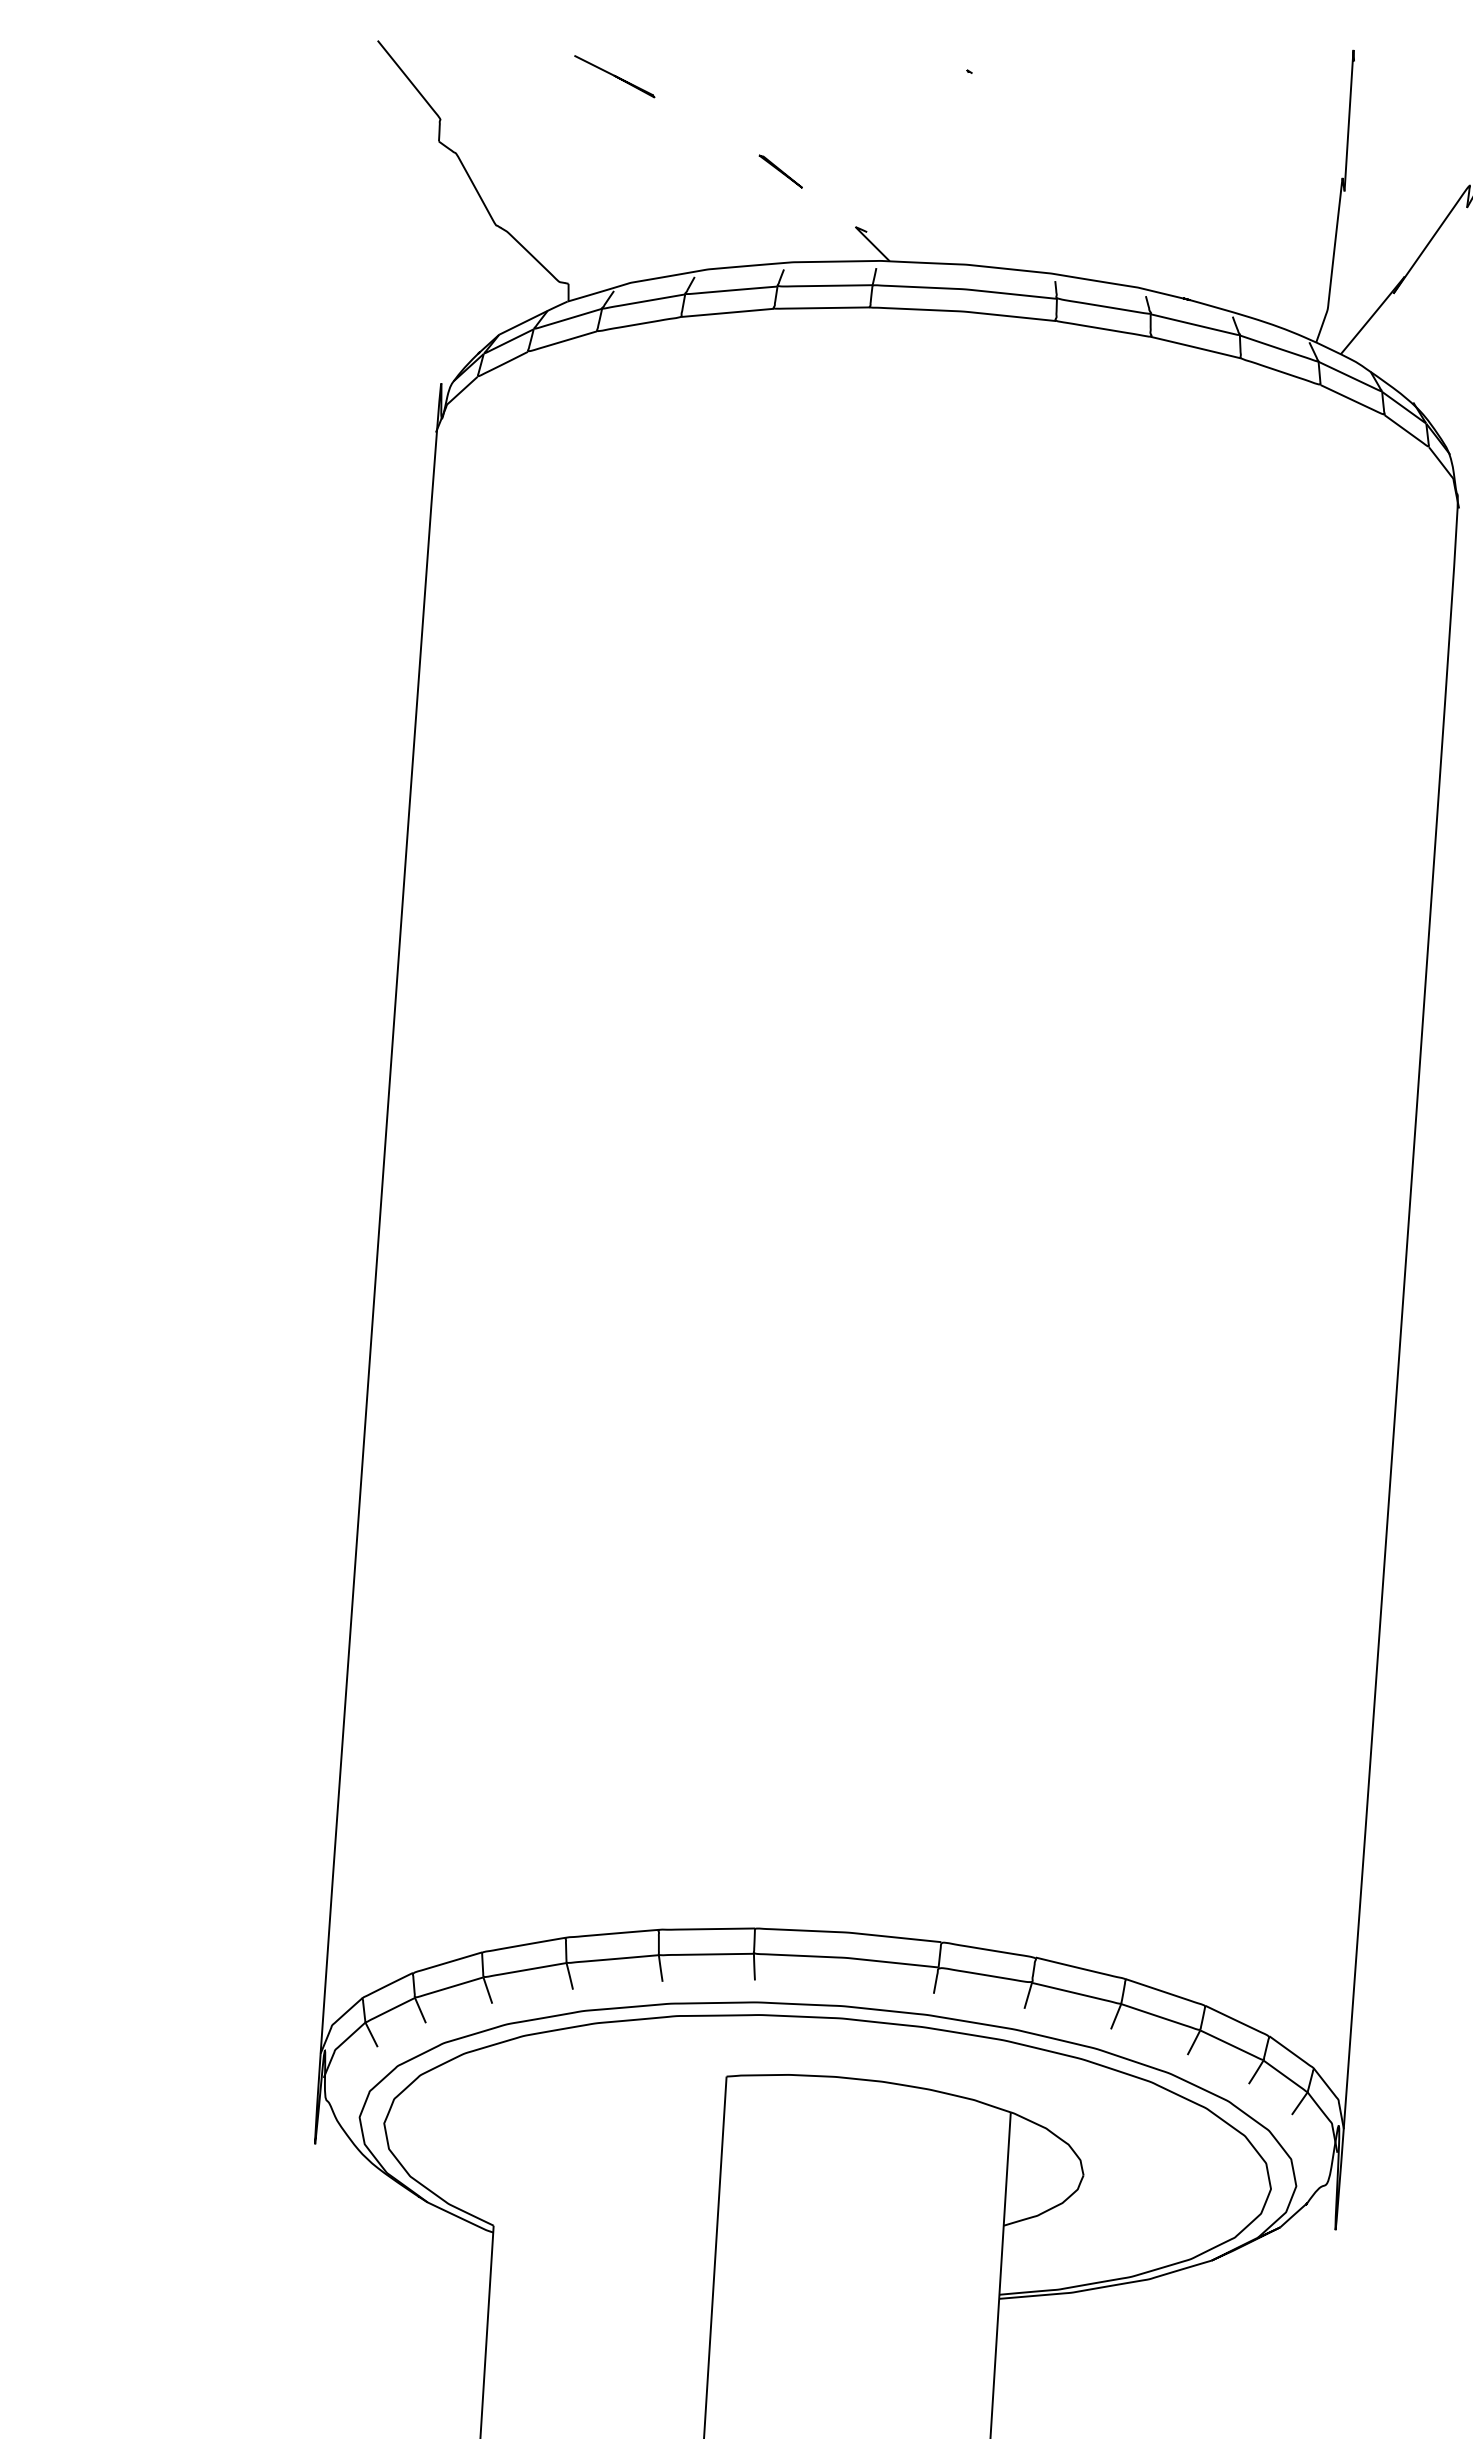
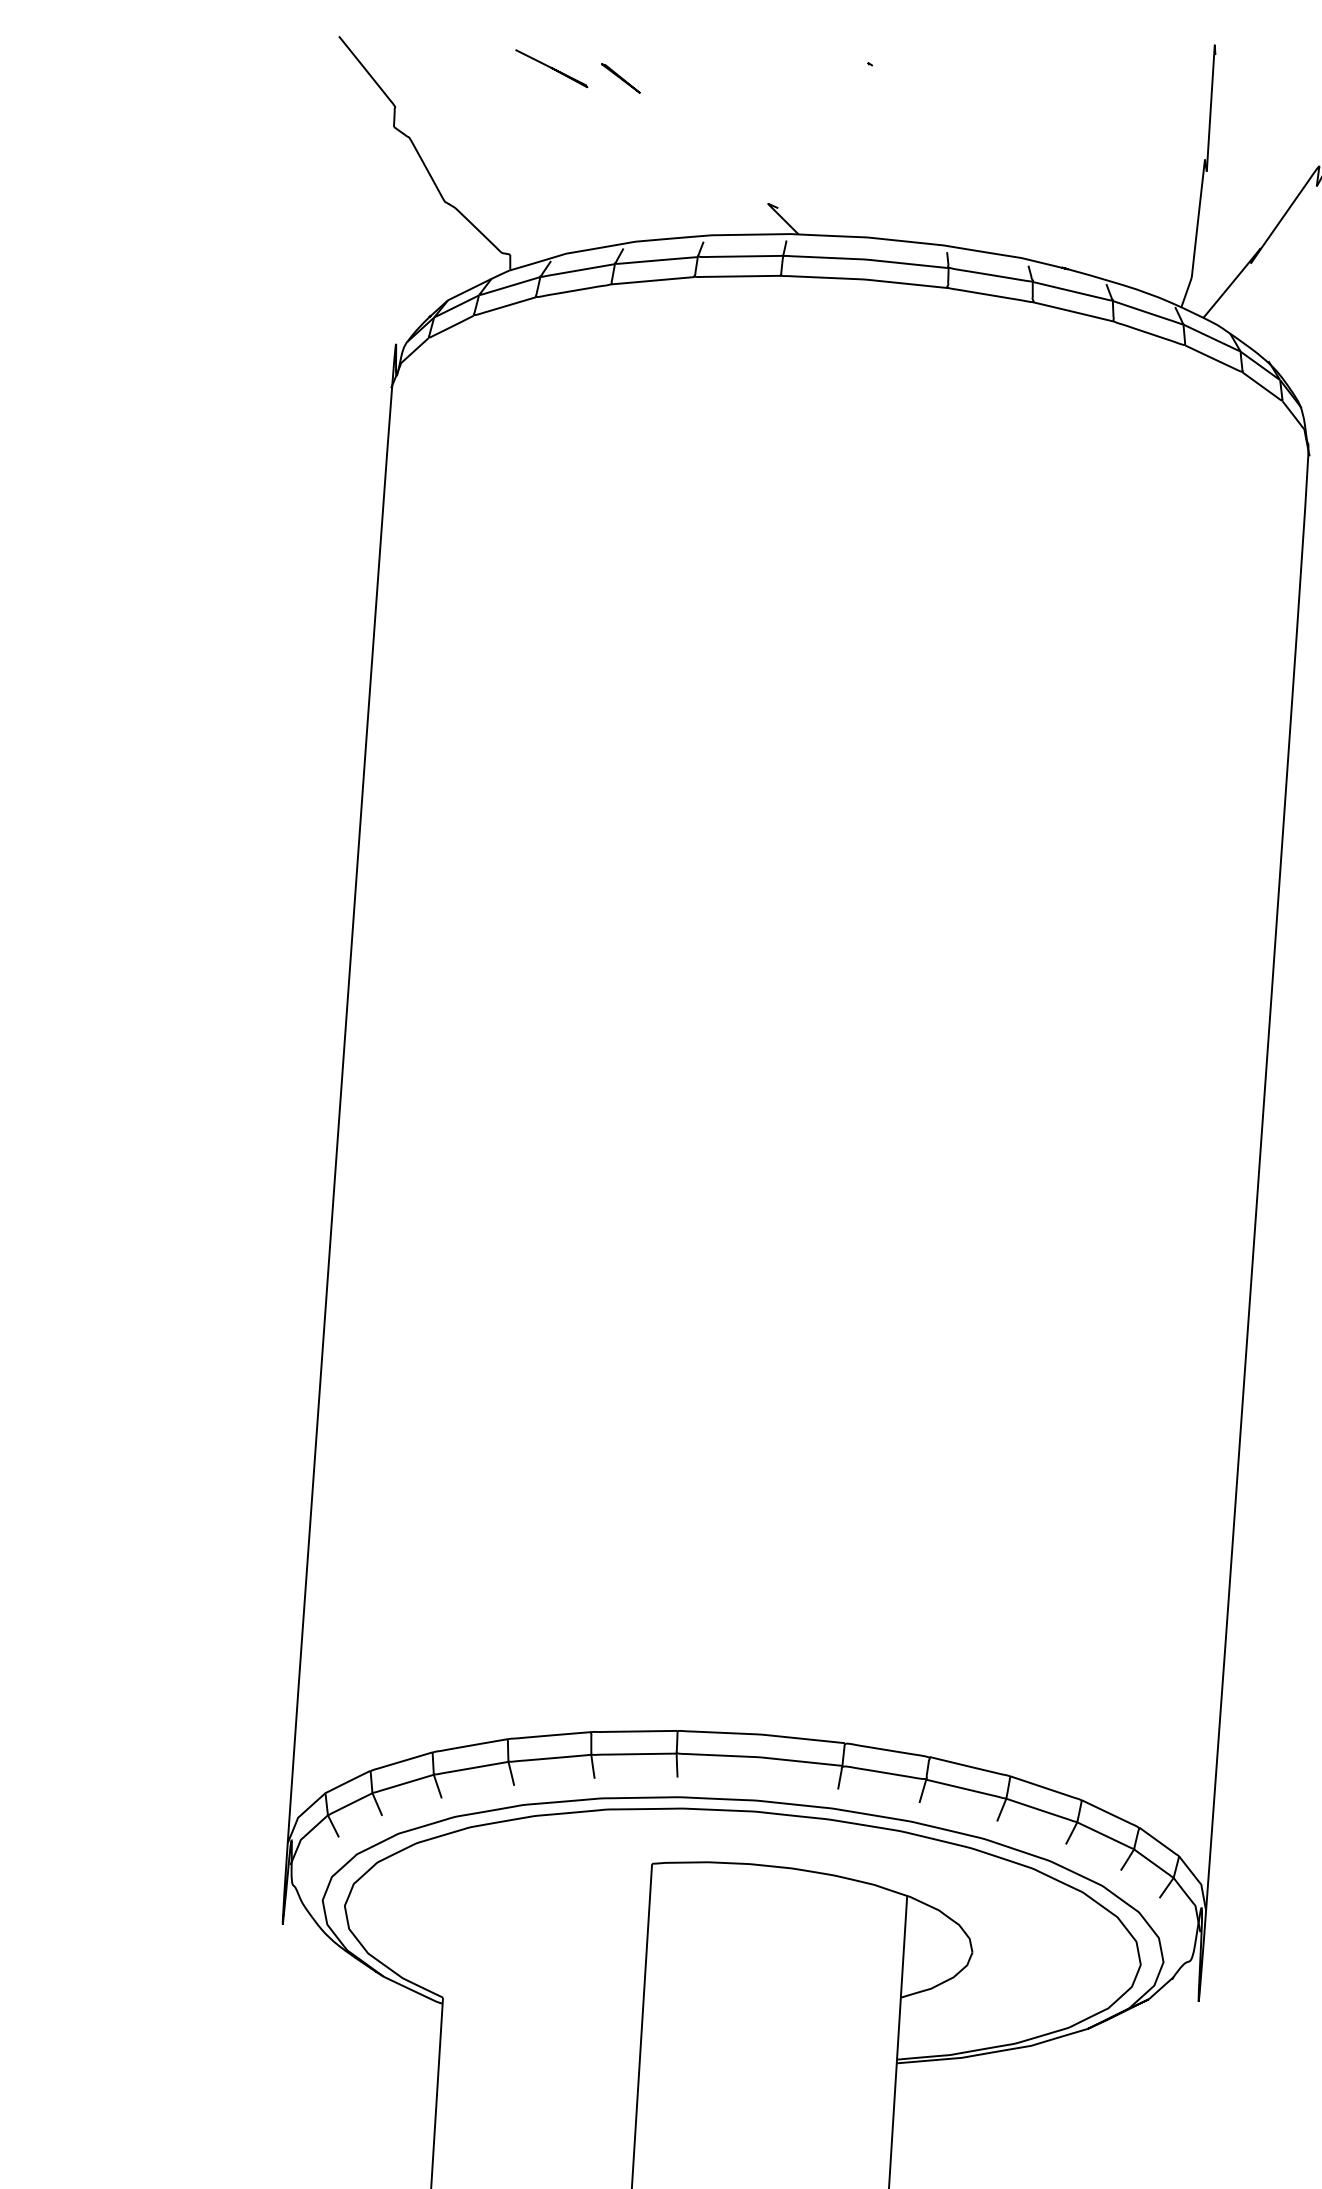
line: (780, 171) -> (620, 78), moved

